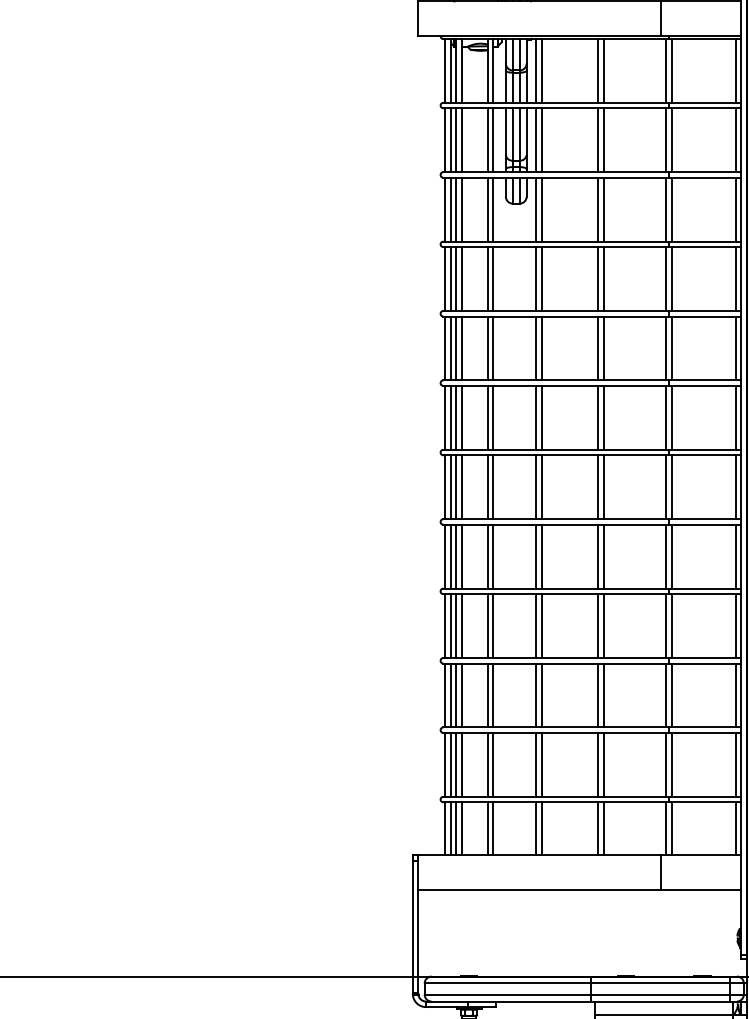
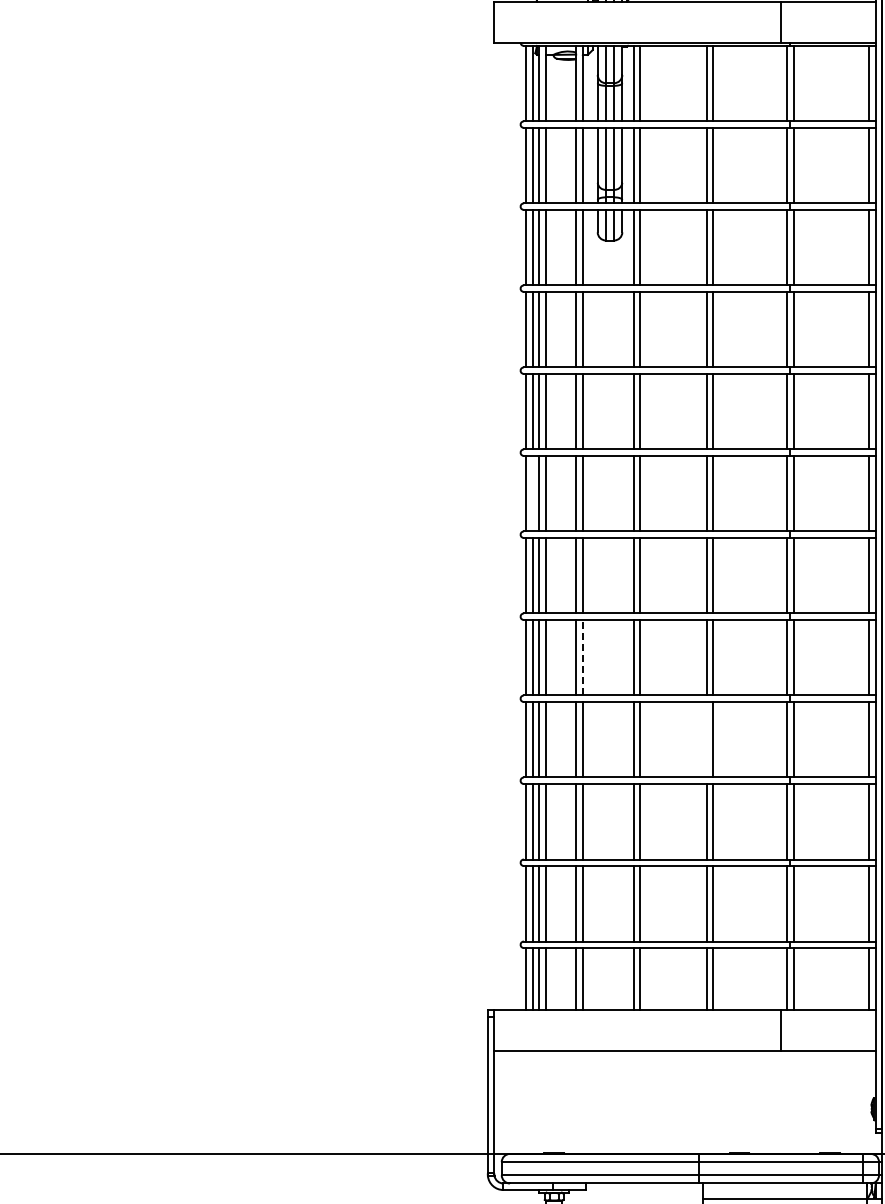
line: (450, 417) -> (532, 493), removed
line: (492, 556) -> (582, 657), solid -> dashed
line: (597, 625) -> (706, 739), removed

